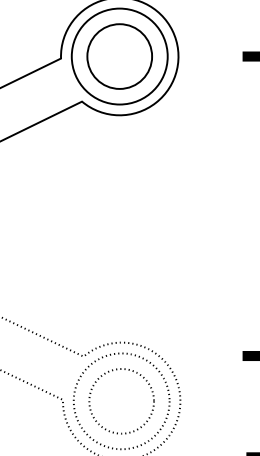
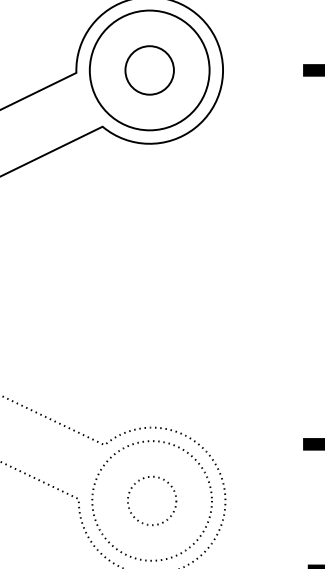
circle: (119, 56) -> (149, 70), size x0.6
circle: (121, 400) -> (151, 499), size x0.6

